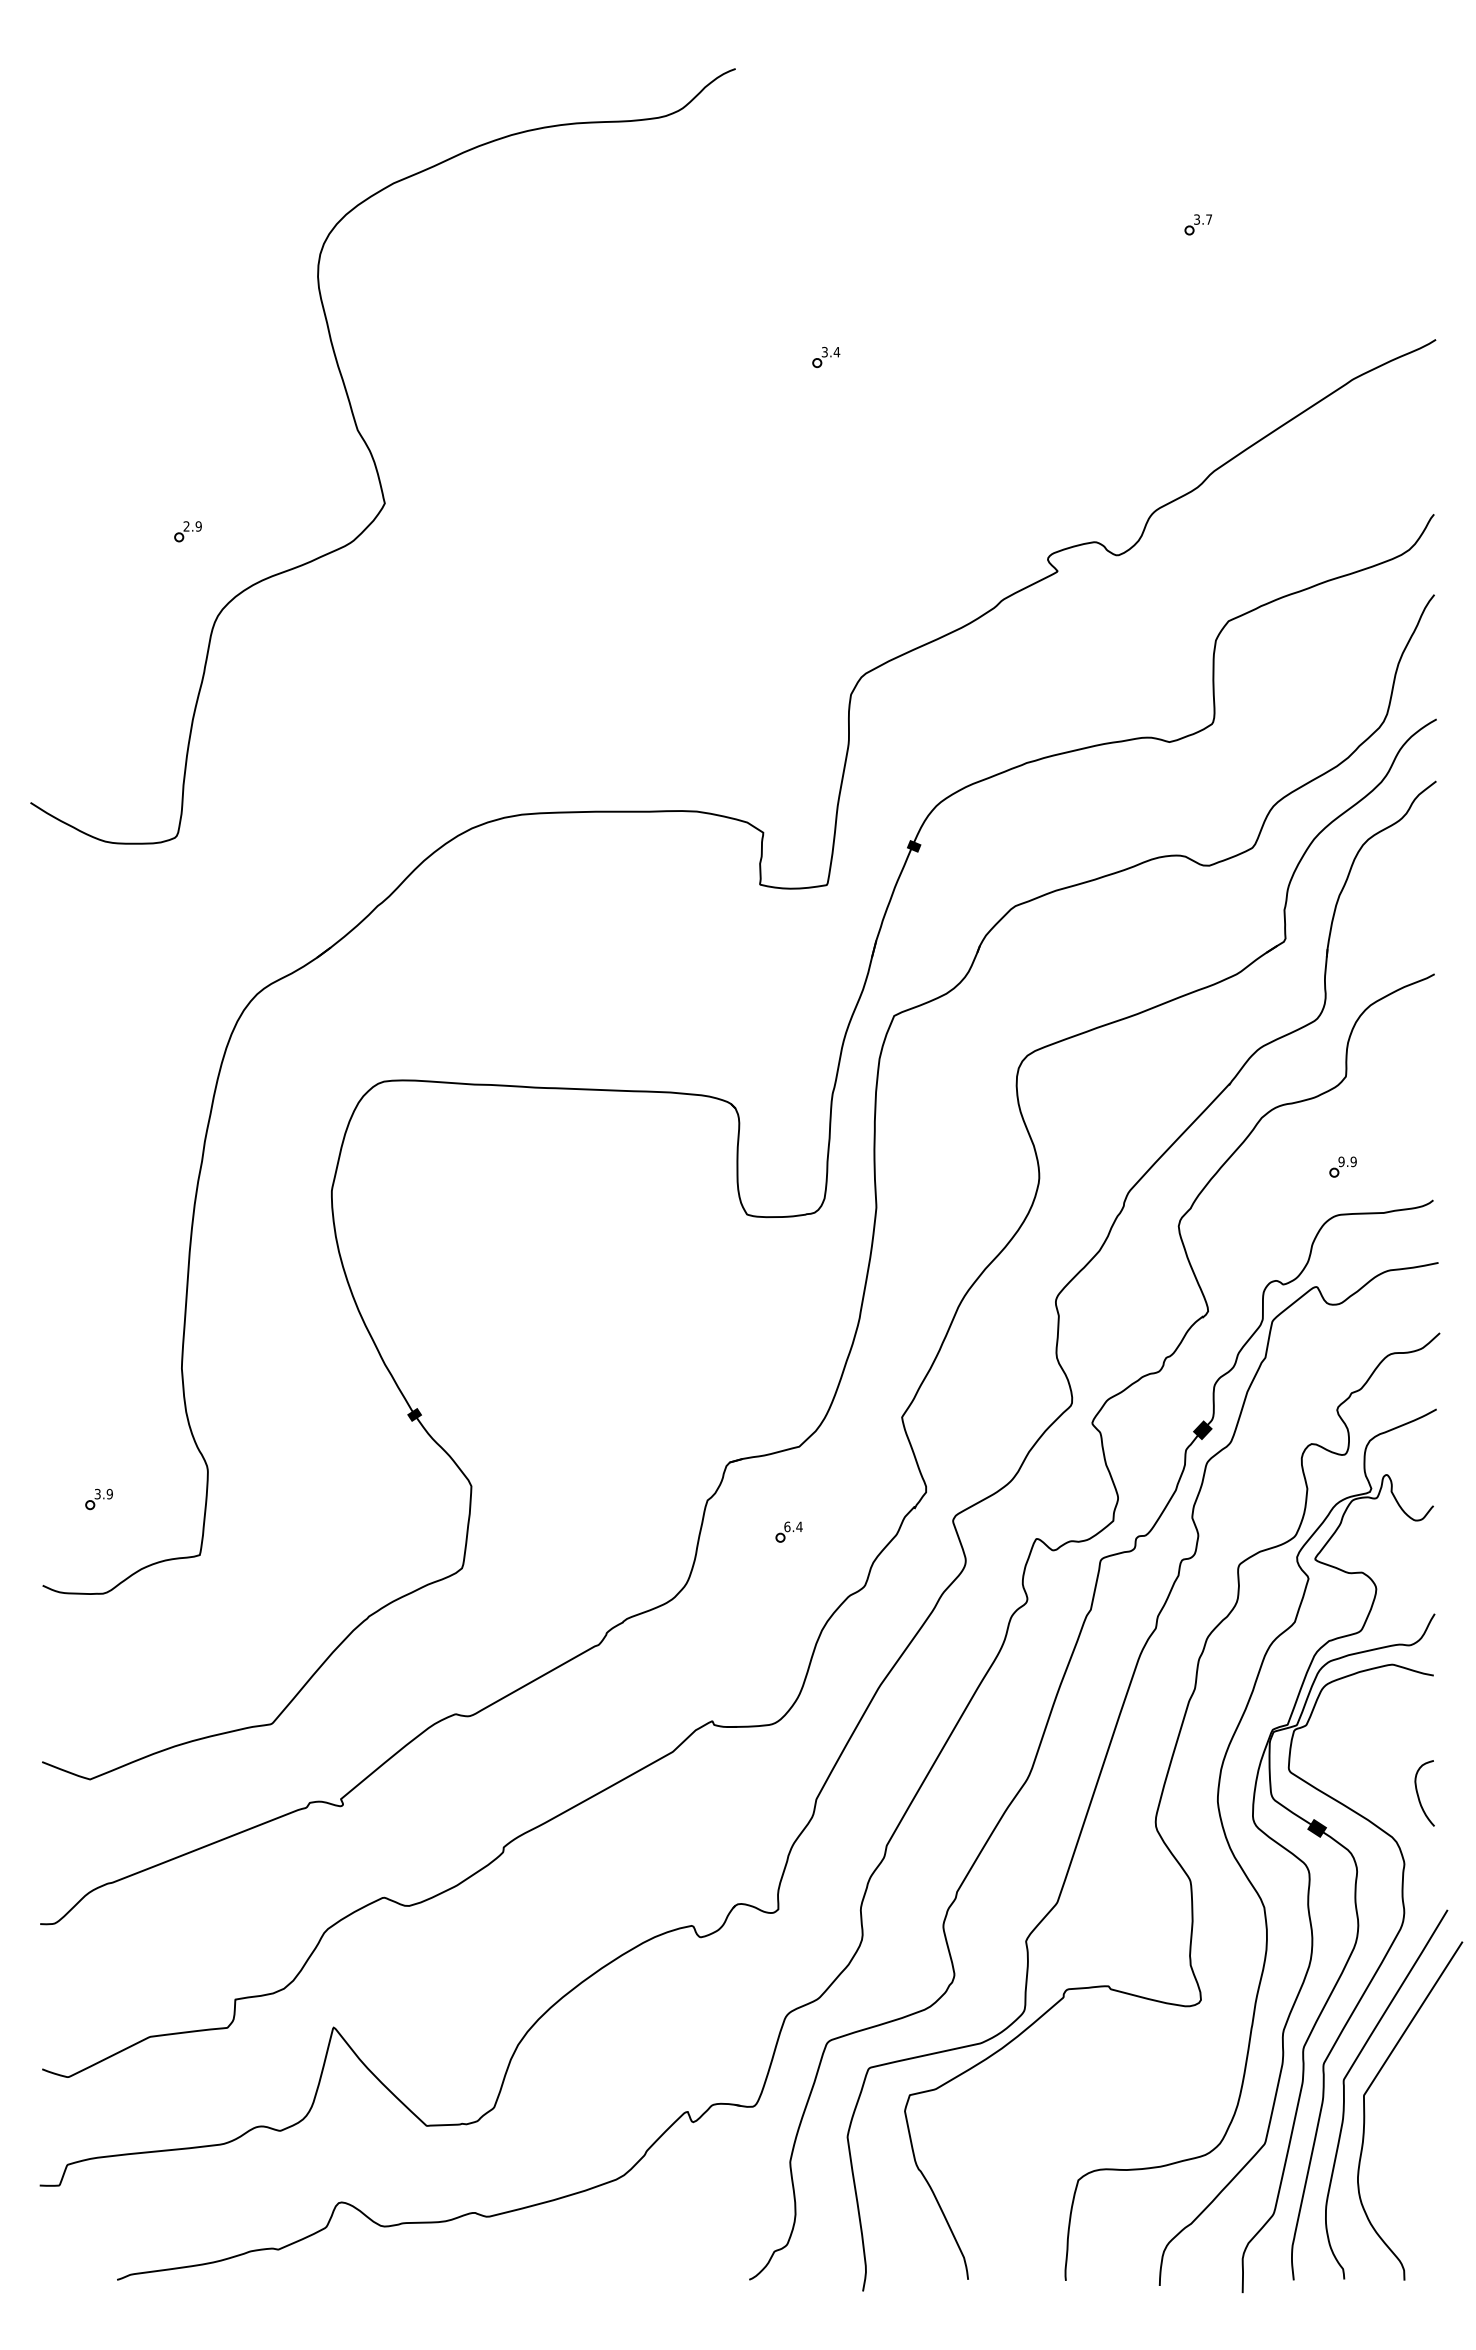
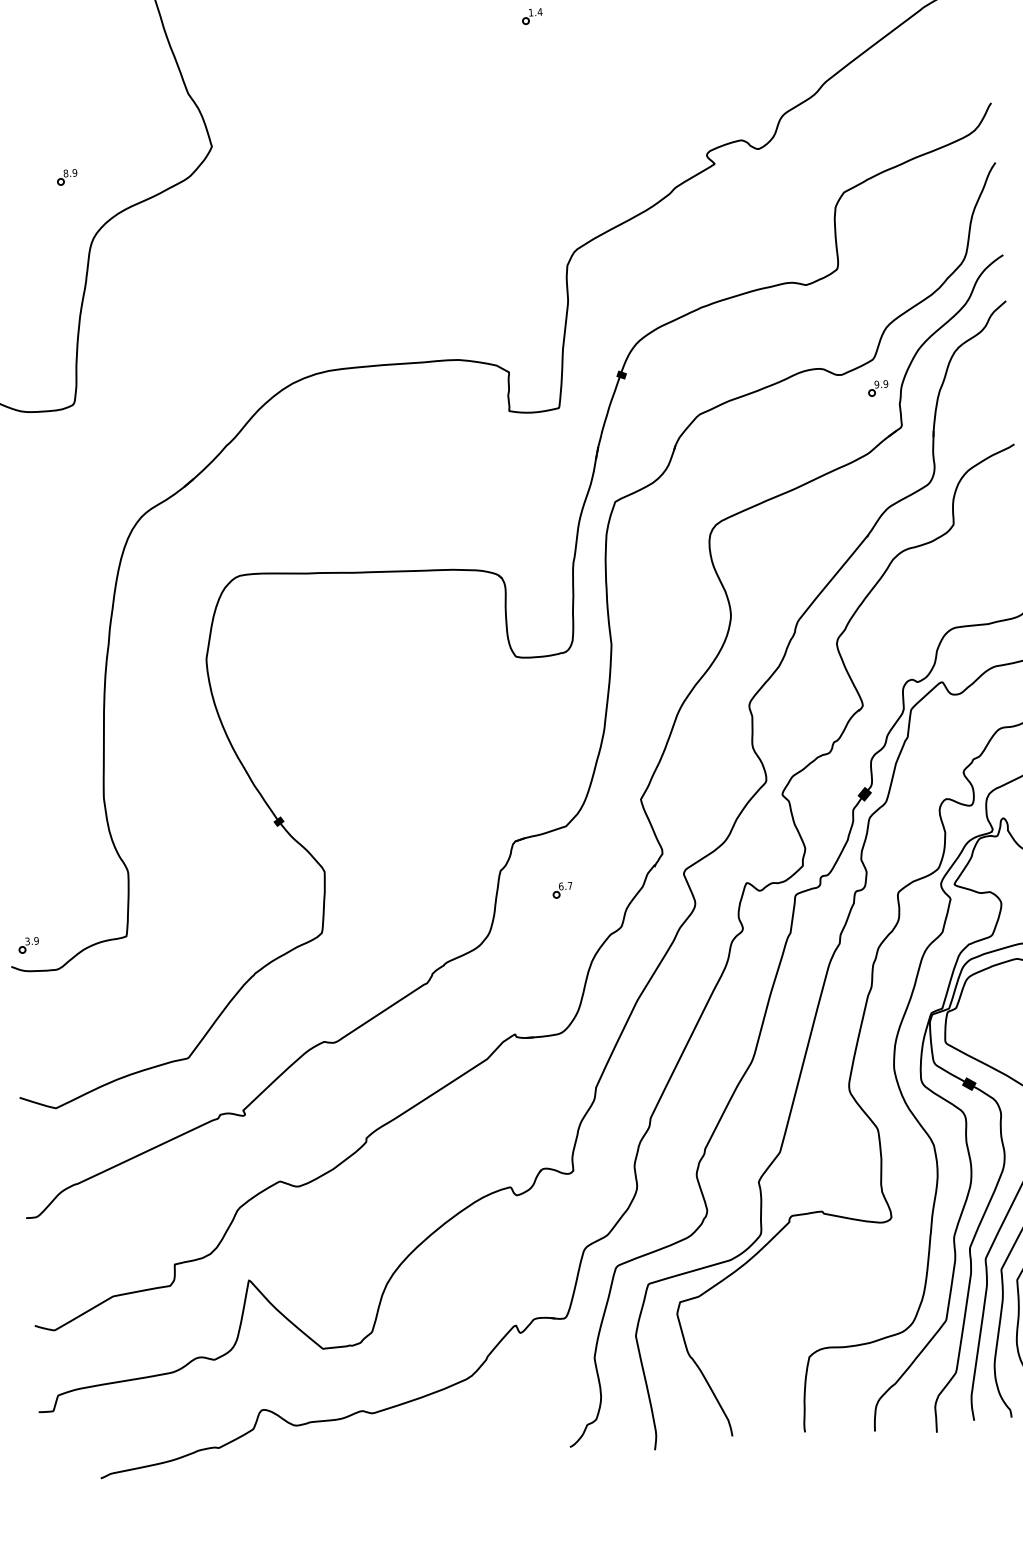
text: (824, 351) -> (530, 12), 3.4 -> 1.4
text: (186, 526) -> (65, 173), 2.9 -> 8.9
part: (1342, 1166) -> (877, 387), moved
part: (98, 1499) -> (28, 945), moved
text: (799, 1526) -> (570, 885), 6.4 -> 6.7

